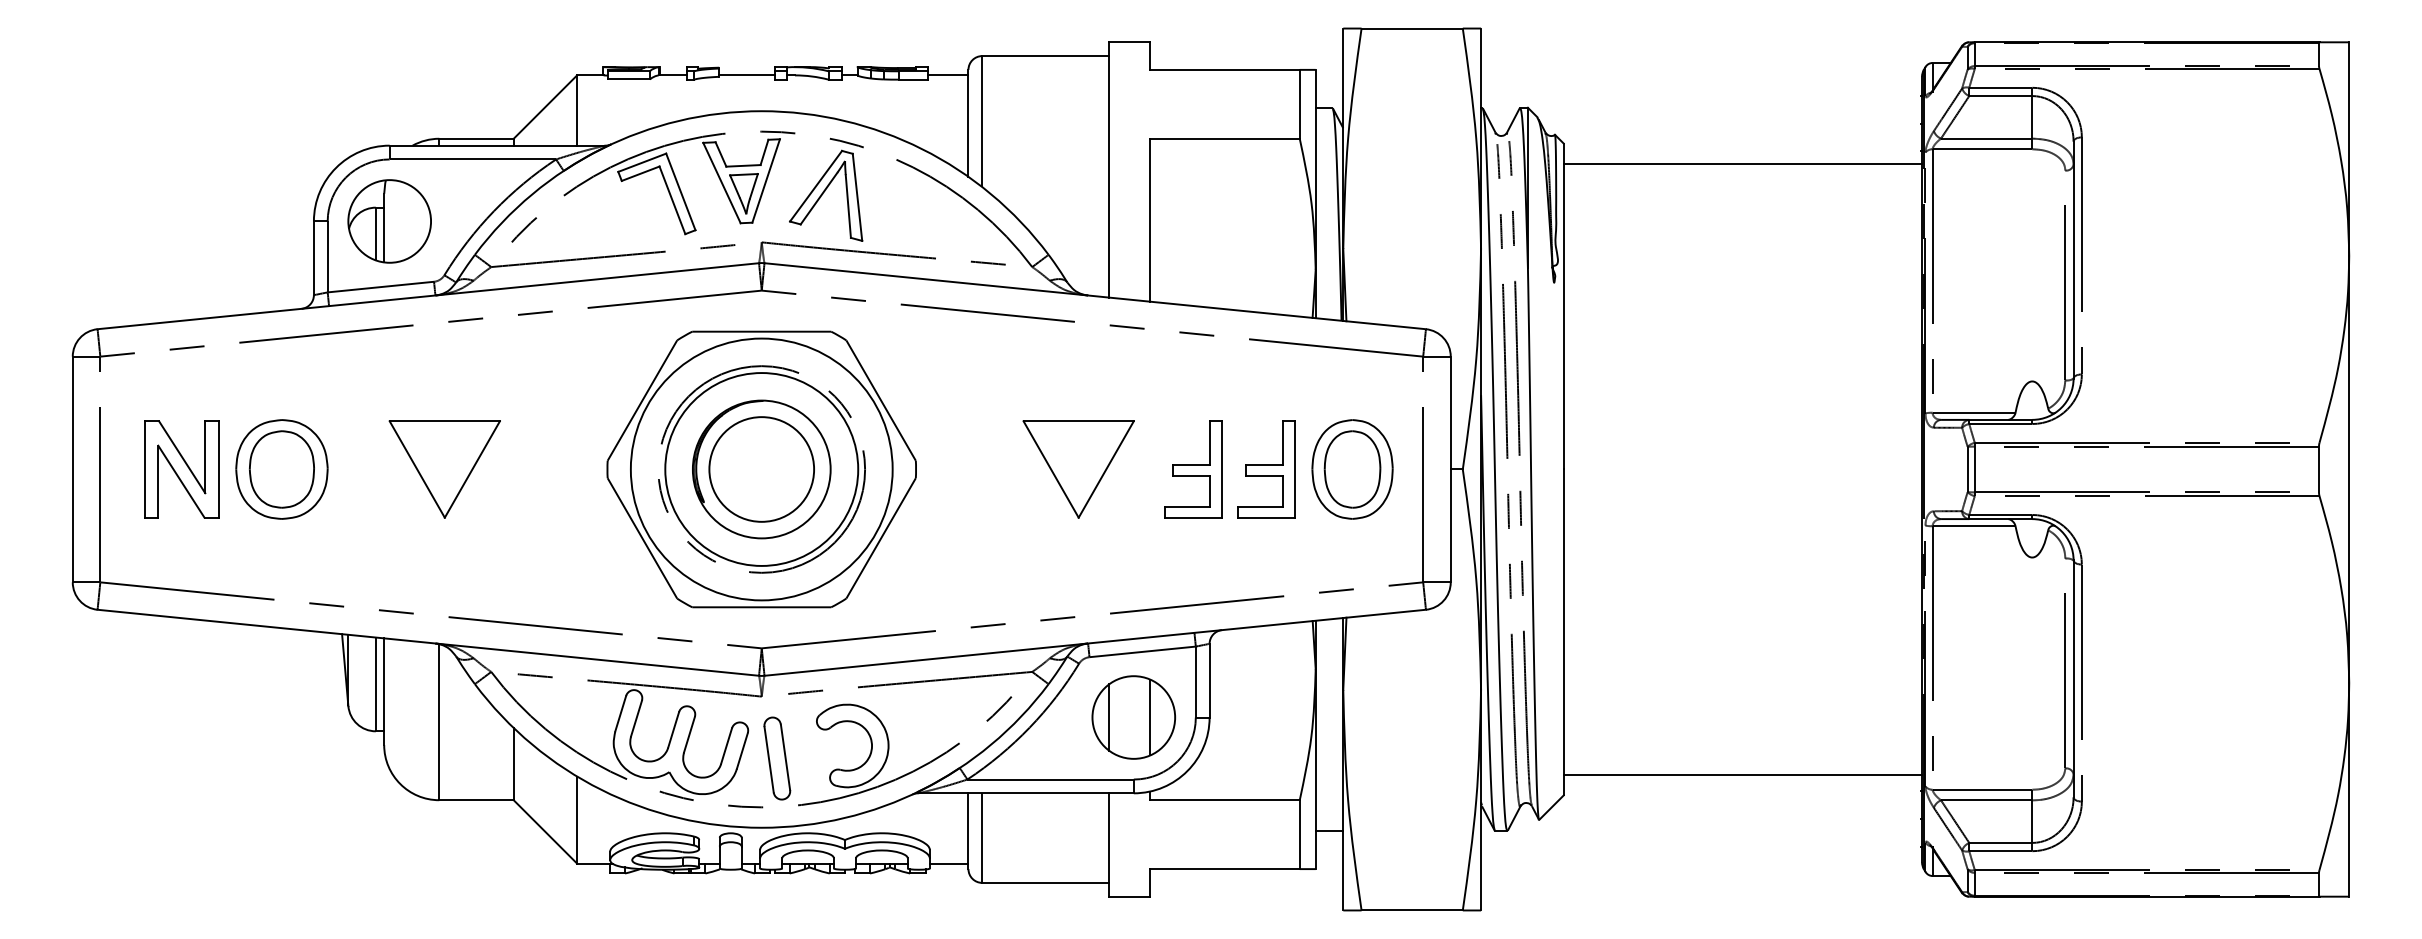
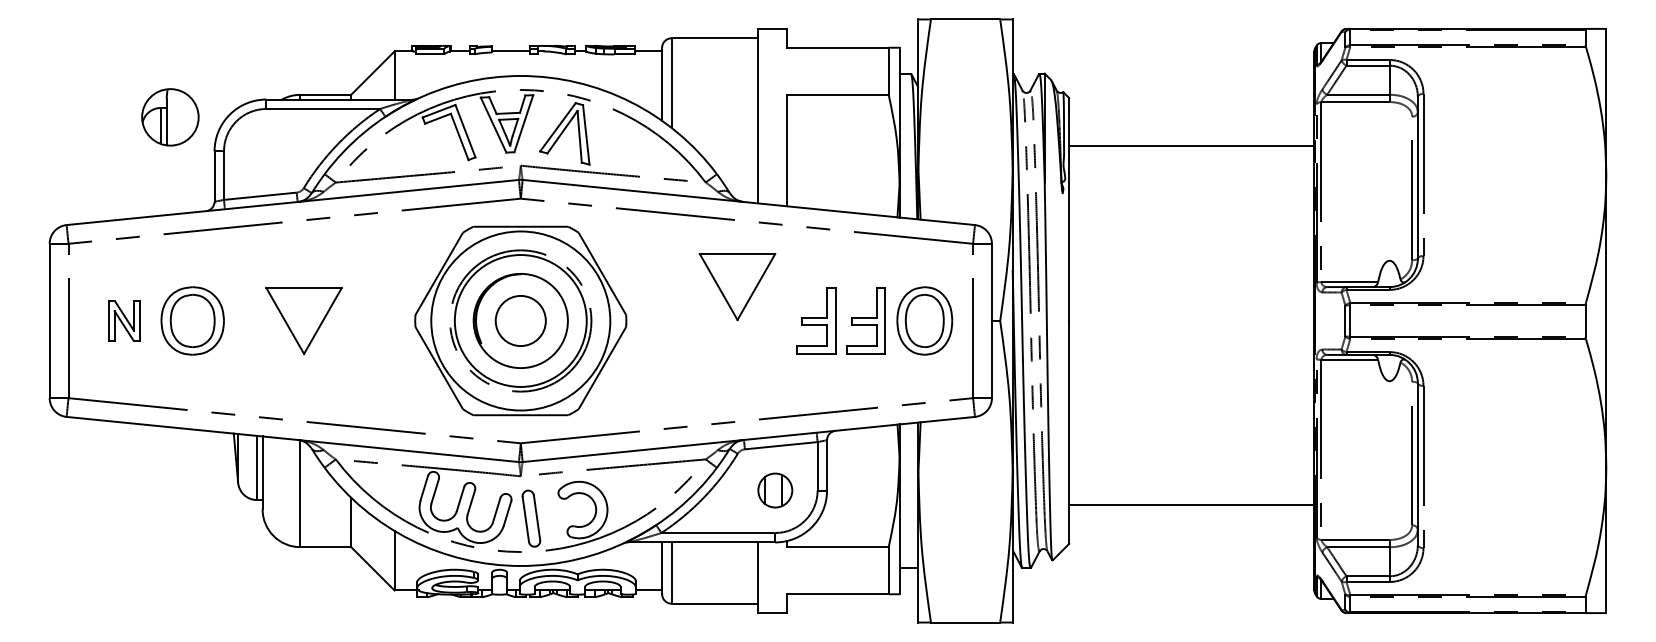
line: (1742, 163) -> (1191, 145), moved
part: (389, 221) -> (170, 117), moved
part: (182, 468) -> (124, 320), size x0.6
circle: (761, 468) -> (520, 320), size x0.7
part: (1078, 470) -> (737, 287), moved
part: (1134, 717) -> (775, 490), size x0.6
line: (1742, 775) -> (1191, 505), moved

